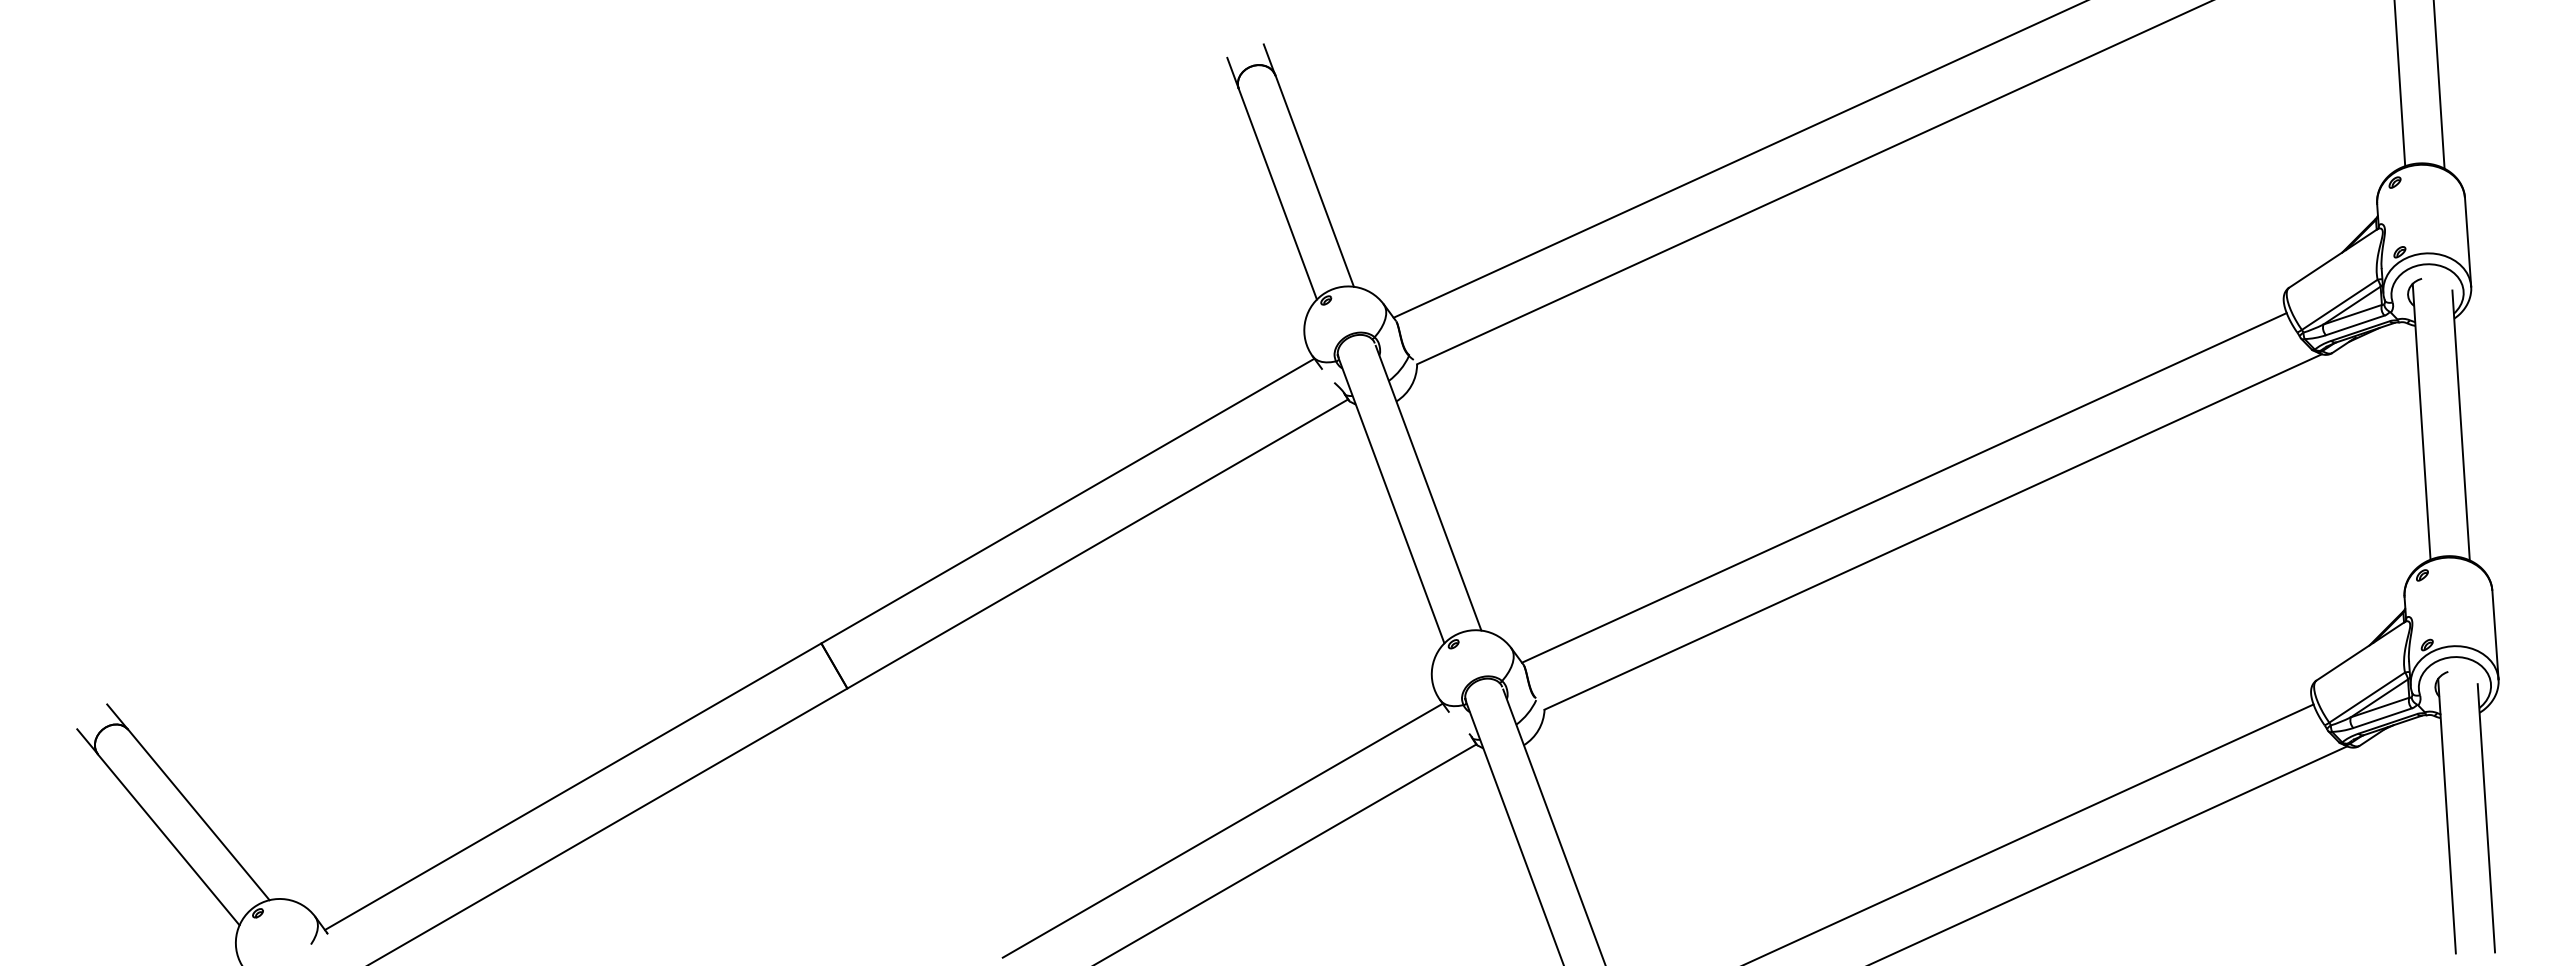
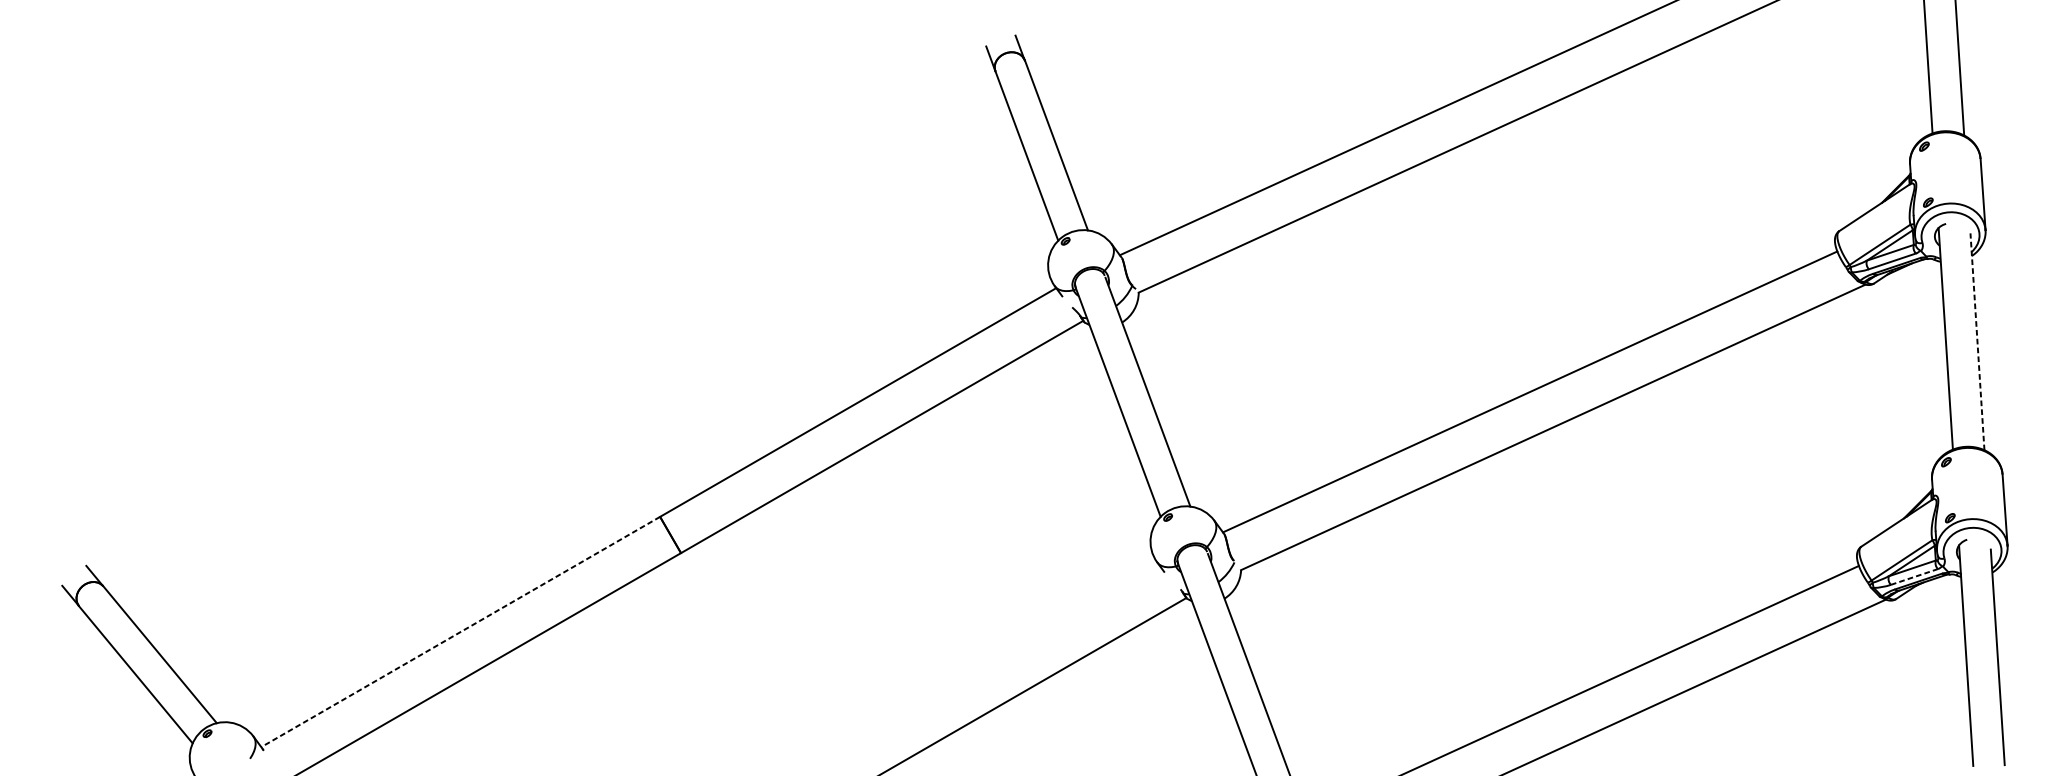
line: (2461, 425) -> (1977, 341), solid -> dashed
line: (2382, 718) -> (1914, 577), solid -> dashed
line: (573, 786) -> (460, 631), solid -> dashed
line: (1222, 830) -> (982, 667), removed

